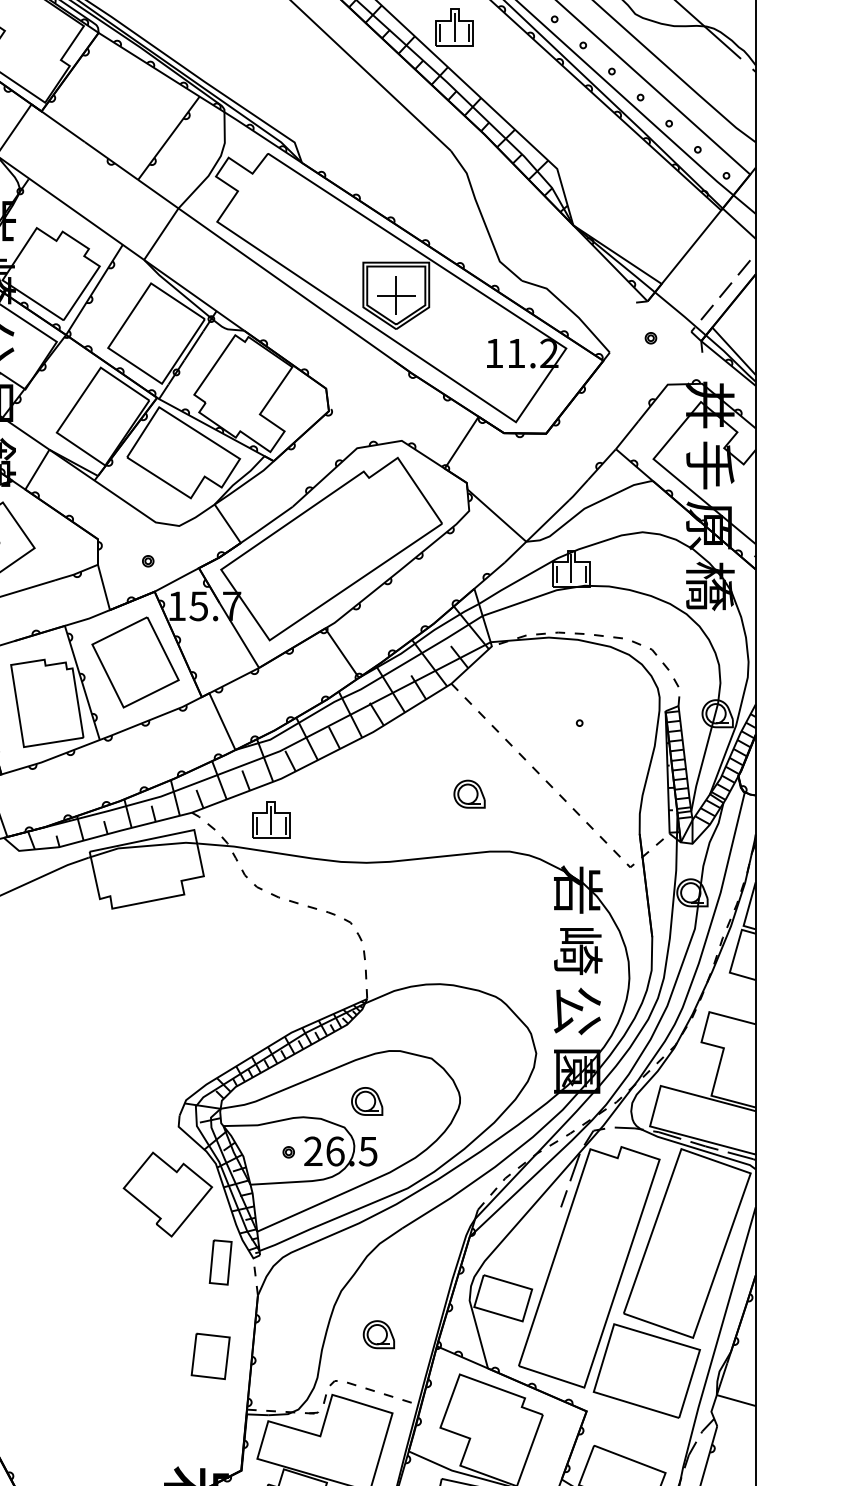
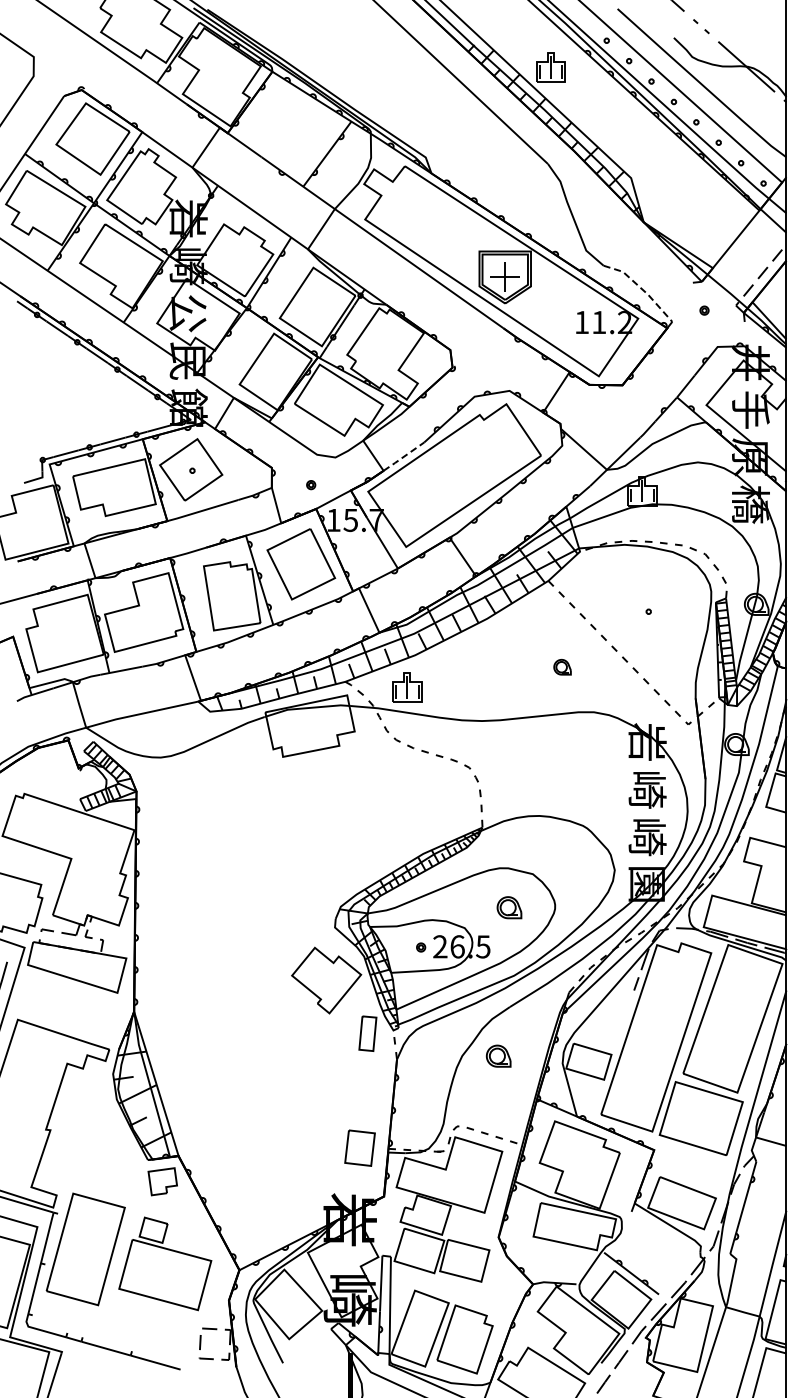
line: (570, 309) -> (641, 288), solid -> dashed
line: (266, 525) -> (403, 457), solid -> dashed
part: (469, 793) -> (562, 666), size x0.7
text: (578, 1011) -> (647, 837), 公 -> 崎
part: (367, 1101) -> (509, 907), moved
part: (378, 1333) -> (498, 1055), moved
part: (209, 1355) -> (359, 1147), moved

